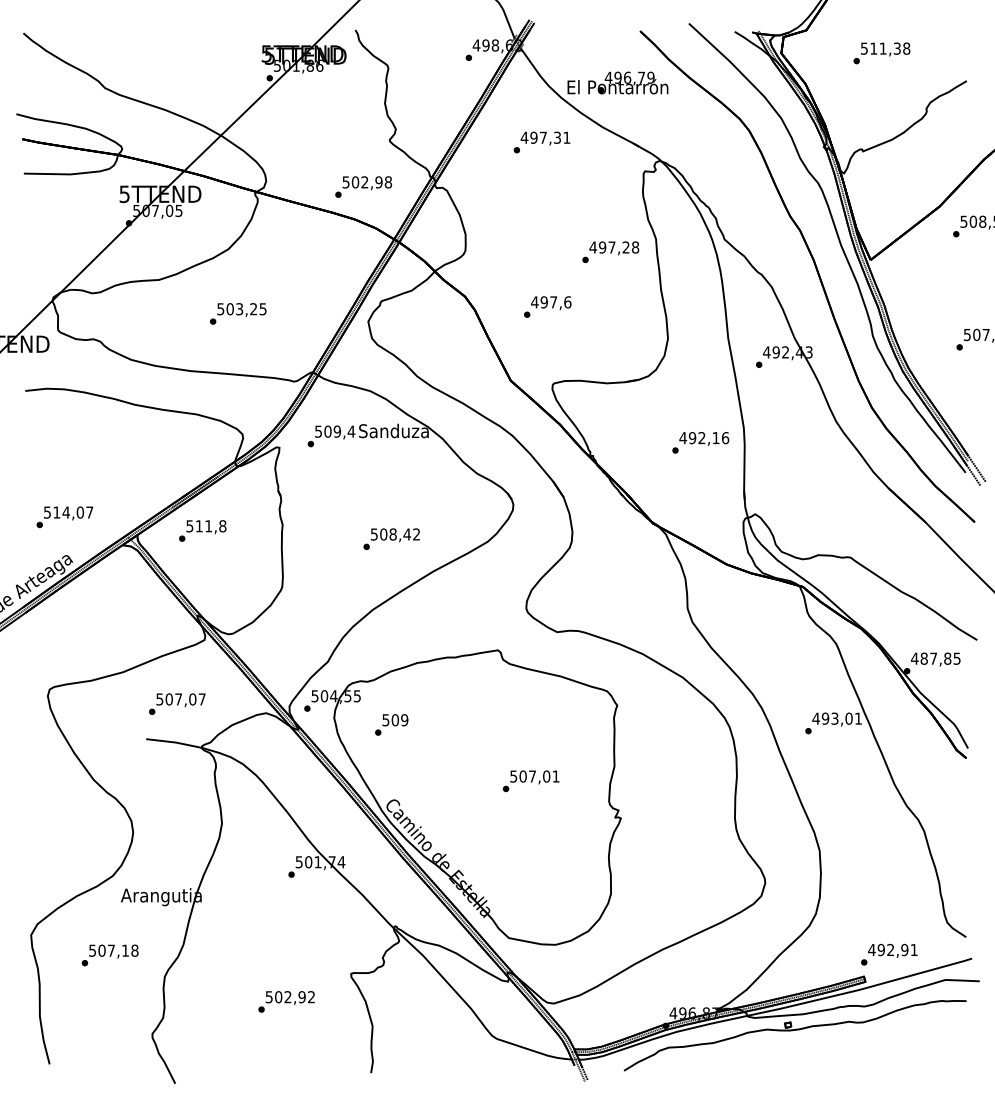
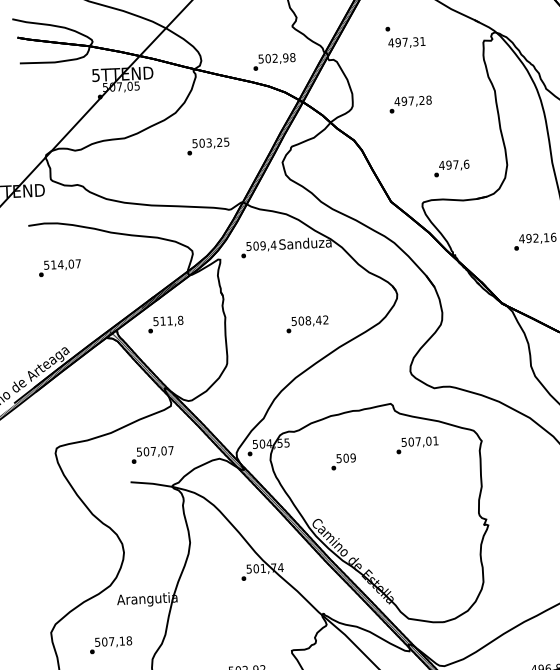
text: (545, 138) -> (406, 42), moved
text: (610, 252) -> (410, 104), moved
text: (547, 306) -> (451, 168), moved
text: (238, 313) -> (208, 146), moved
text: (64, 517) -> (59, 268), moved
text: (391, 724) -> (343, 461), moved
text: (531, 781) -> (417, 445), moved

